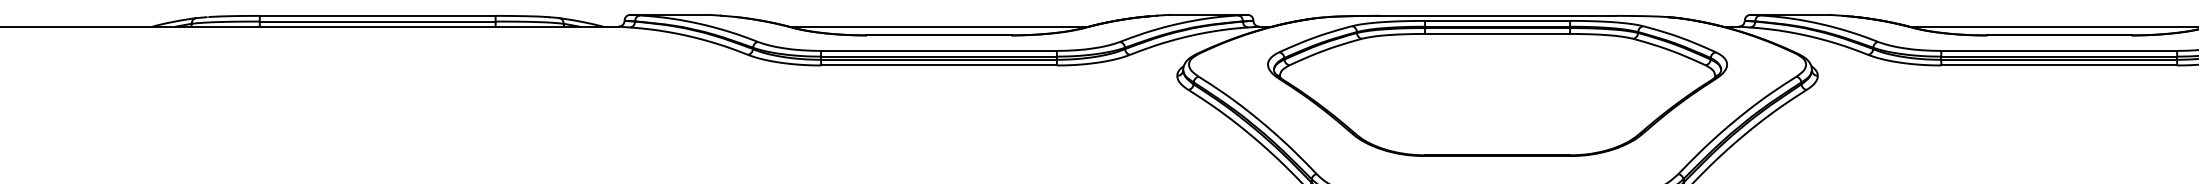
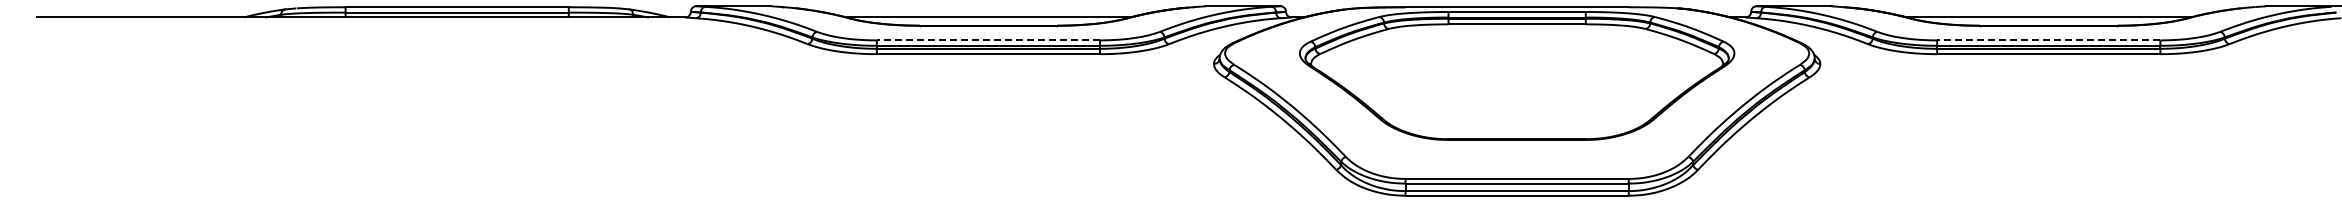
line: (939, 51) -> (988, 40), solid -> dashed
line: (2058, 51) -> (2048, 40), solid -> dashed

